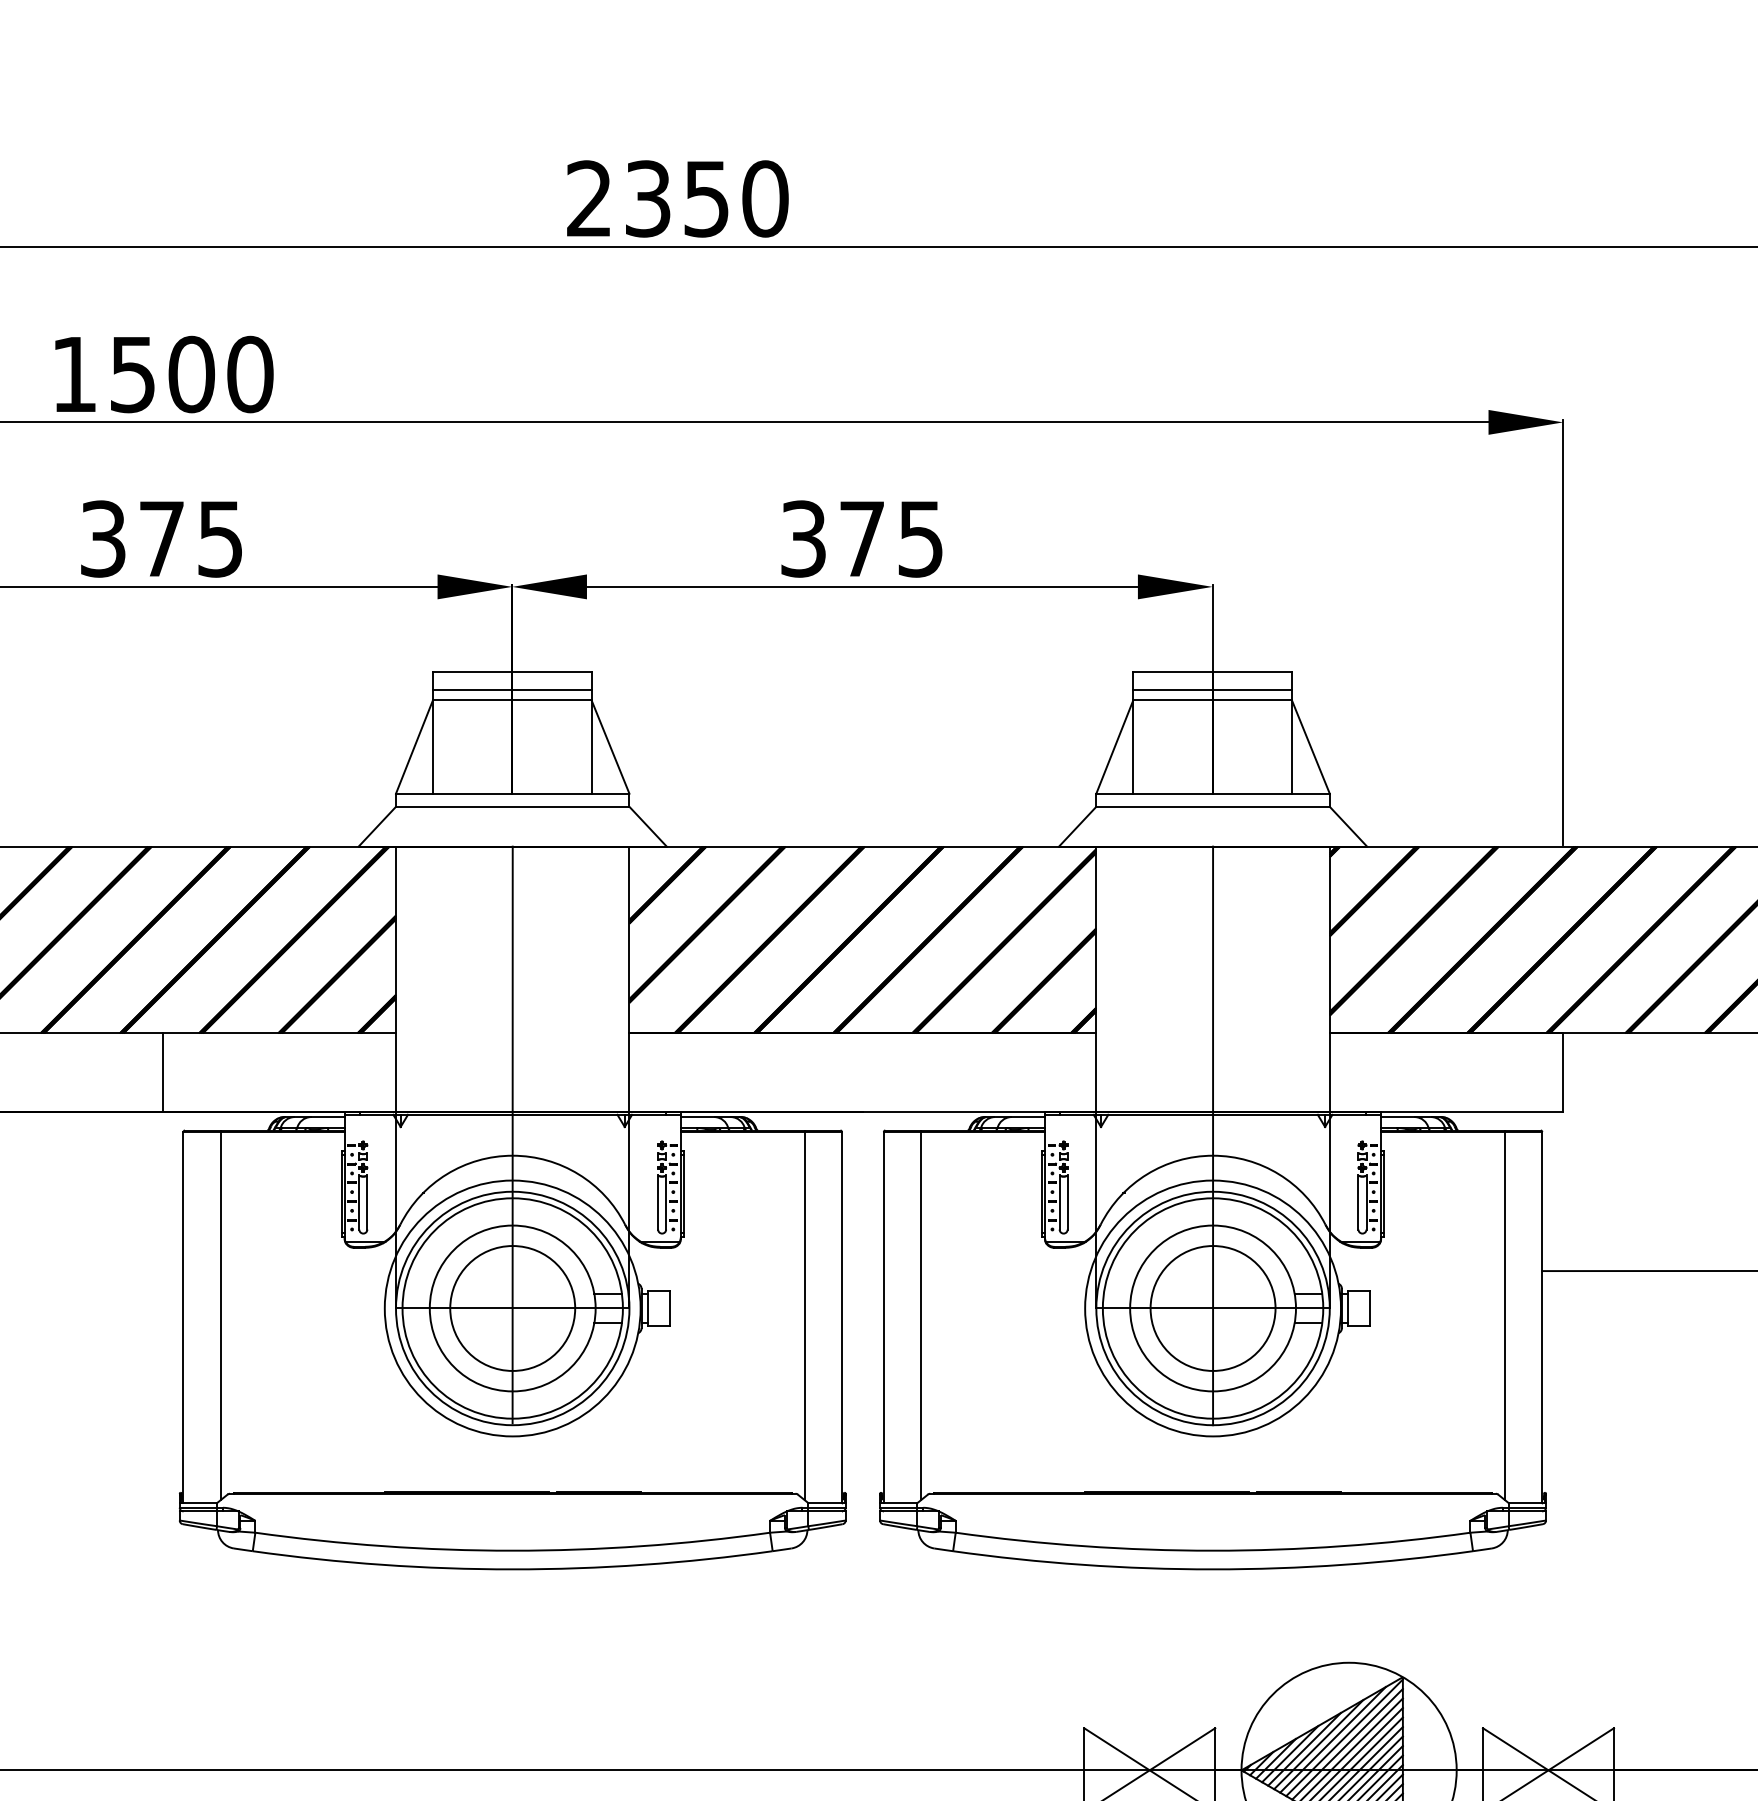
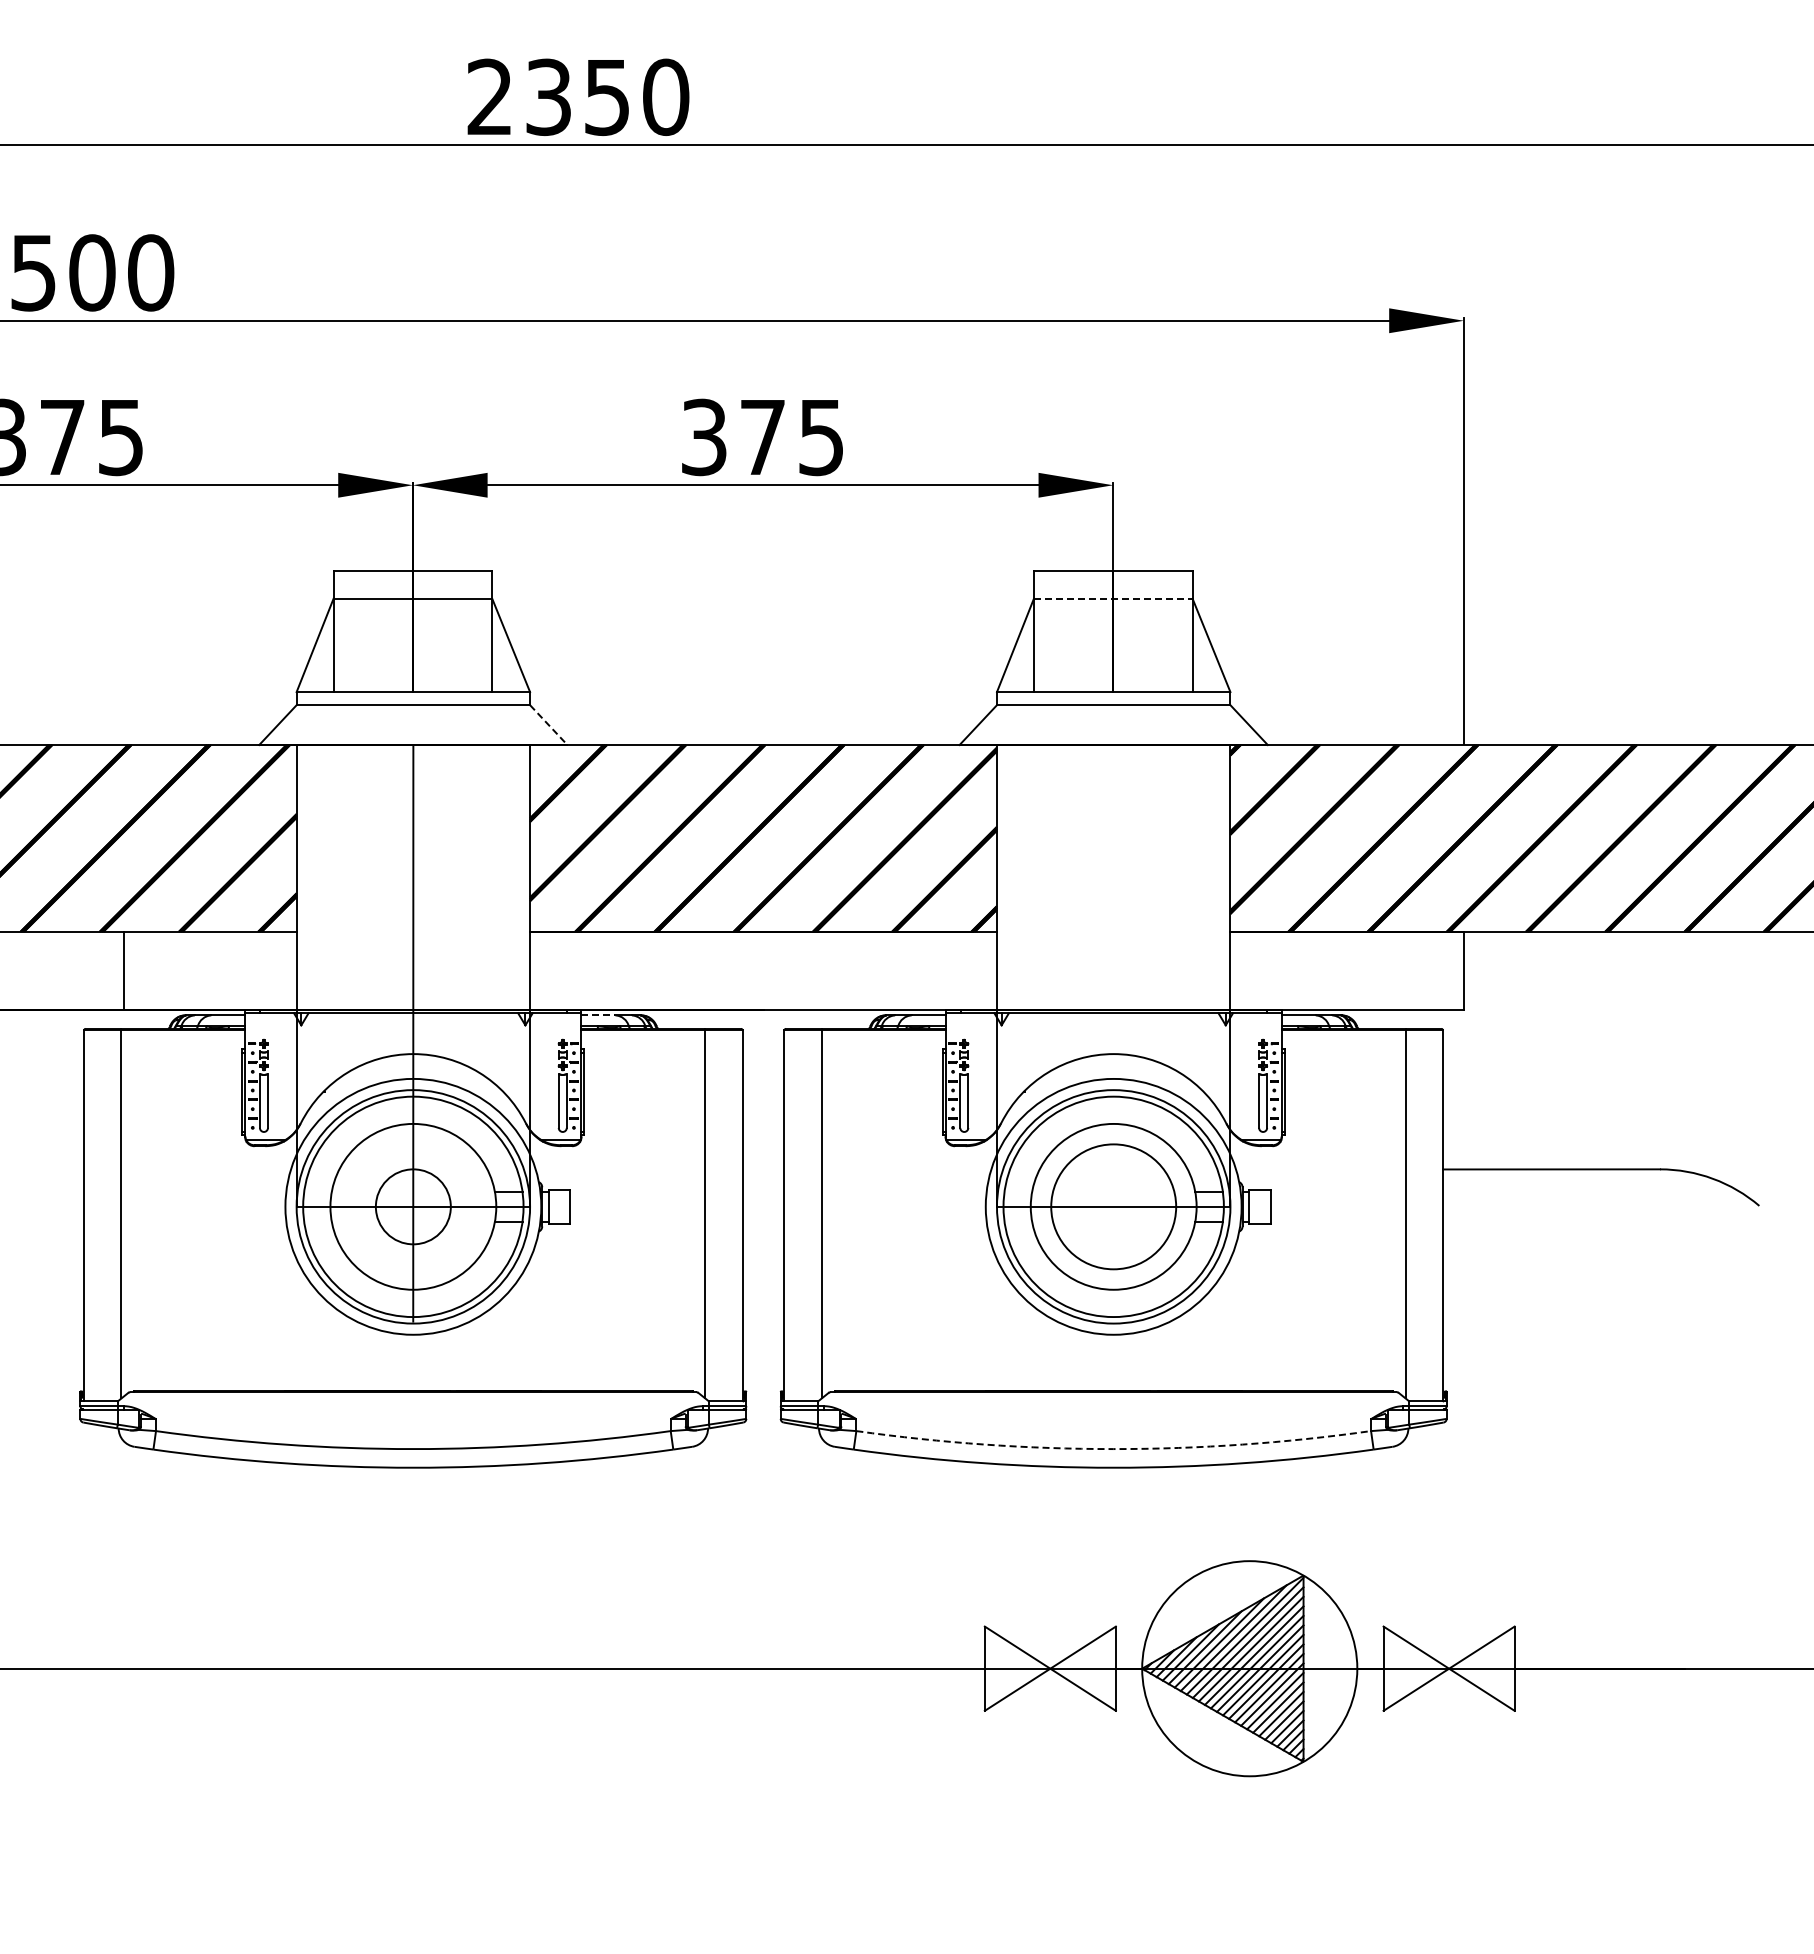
line: (511, 690) -> (412, 588), removed
line: (1211, 690) -> (1112, 588), removed
line: (1212, 700) -> (1113, 598), solid -> dashed
line: (648, 827) -> (549, 725), solid -> dashed
line: (162, 1072) -> (124, 970), moved
line: (697, 1117) -> (598, 1015), solid -> dashed
line: (1212, 1136) -> (1113, 1034), removed
circle: (511, 1308) -> (412, 1206), size x0.6
arc: (1212, 1551) -> (1113, 1449), solid -> dashed

